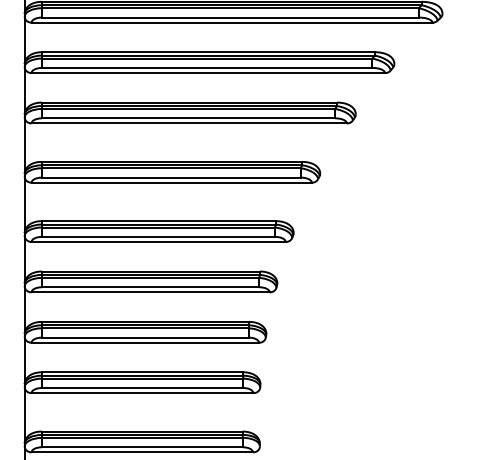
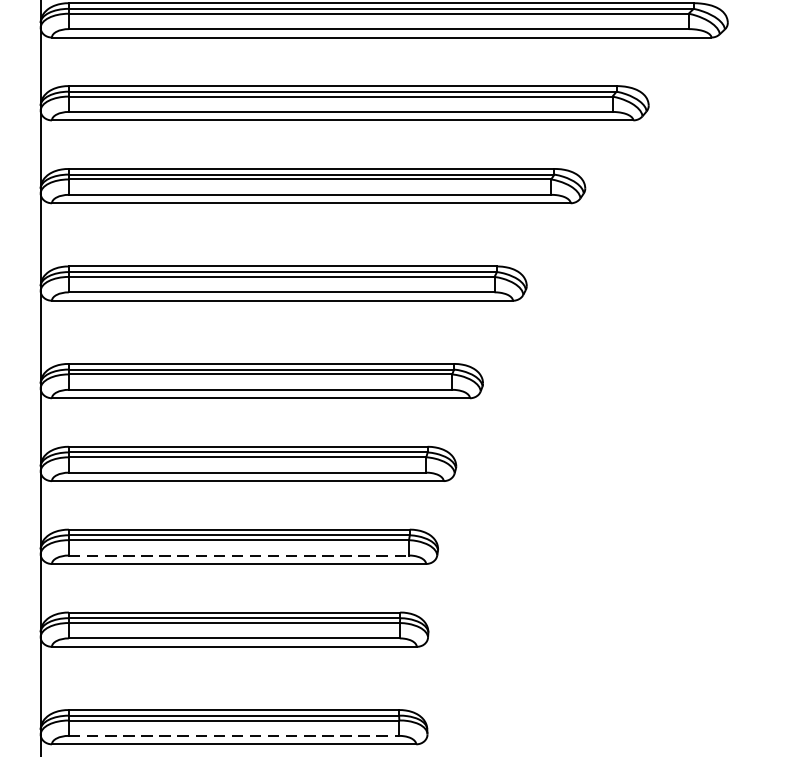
line: (145, 337) -> (239, 555), solid -> dashed
line: (142, 447) -> (234, 736), solid -> dashed

